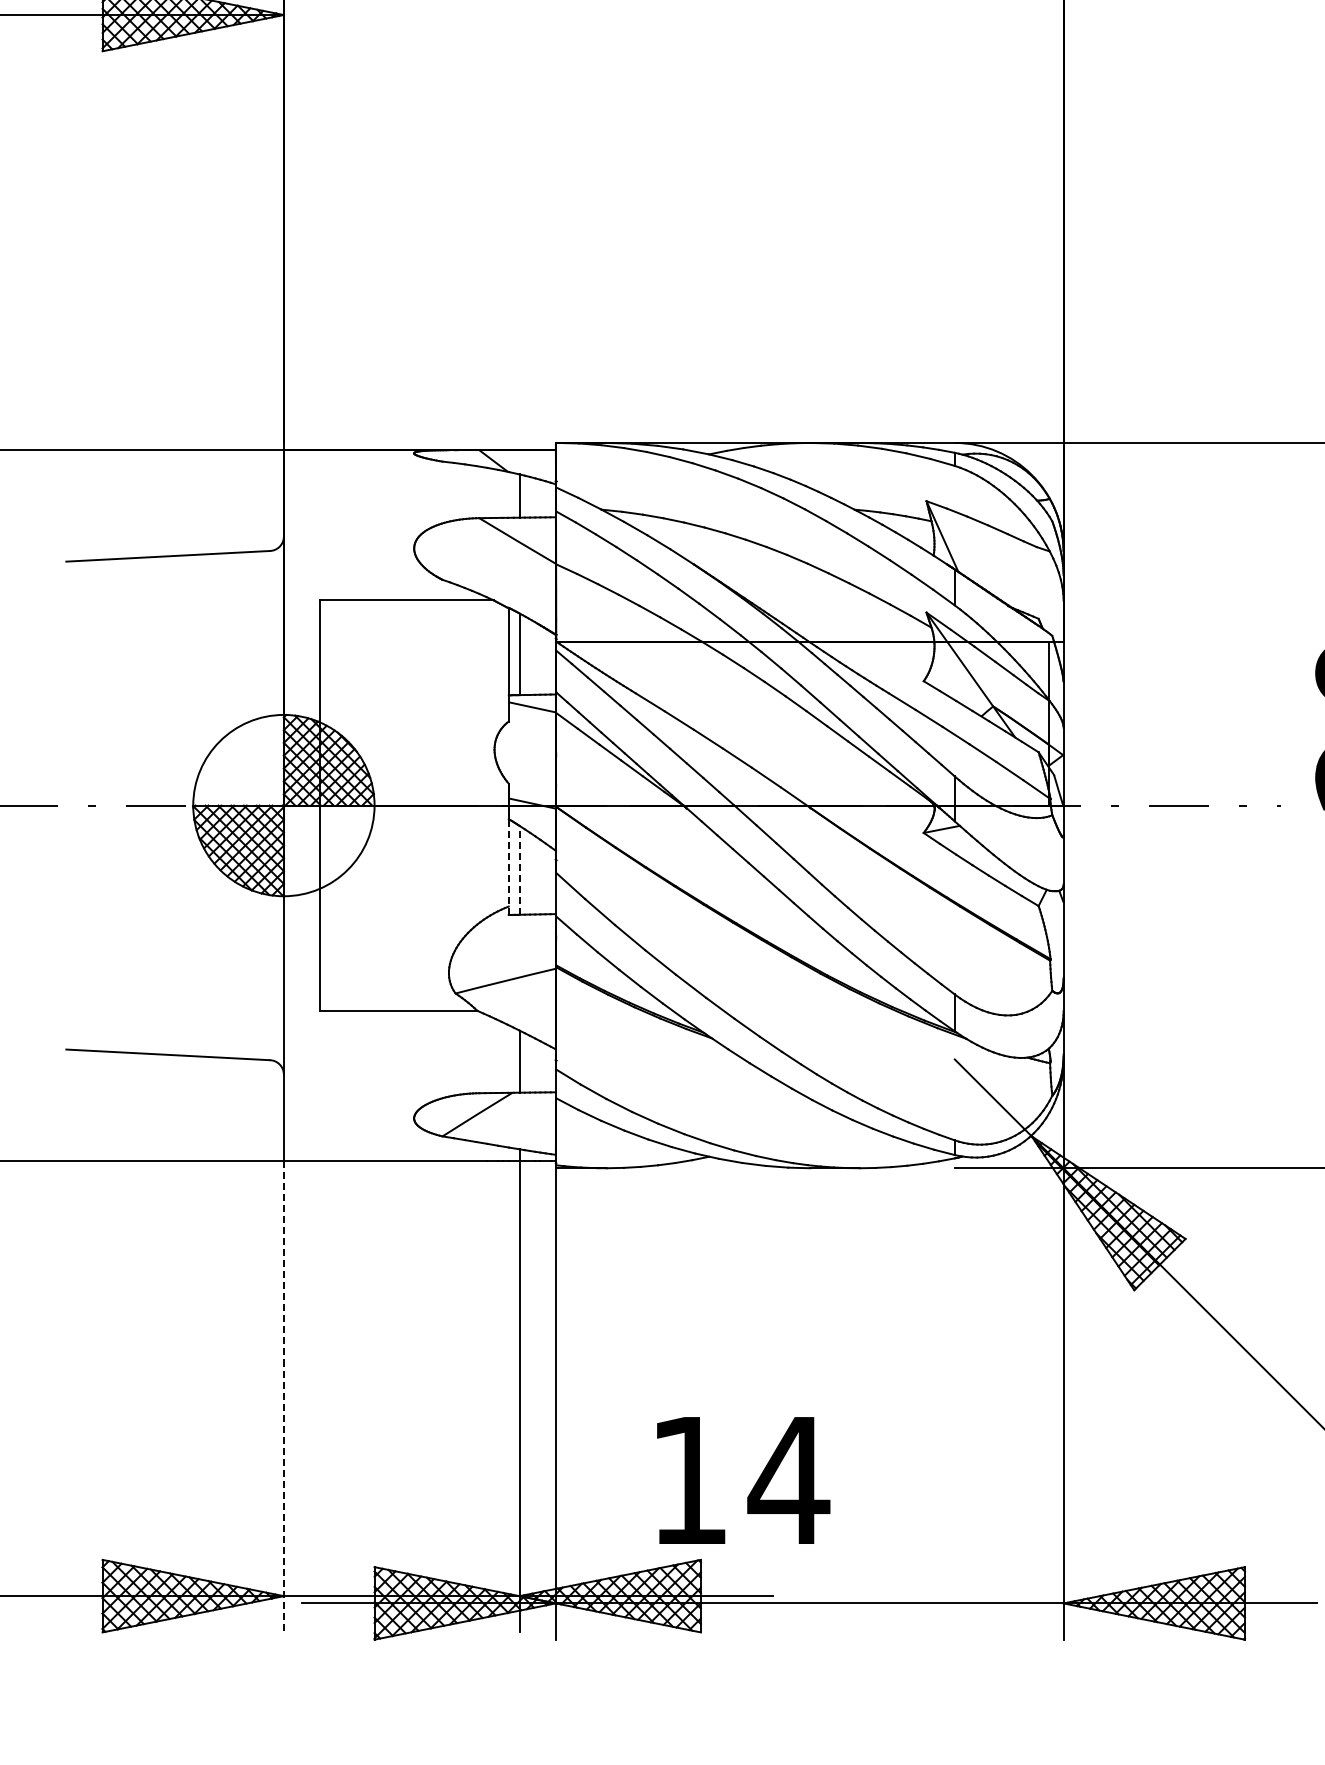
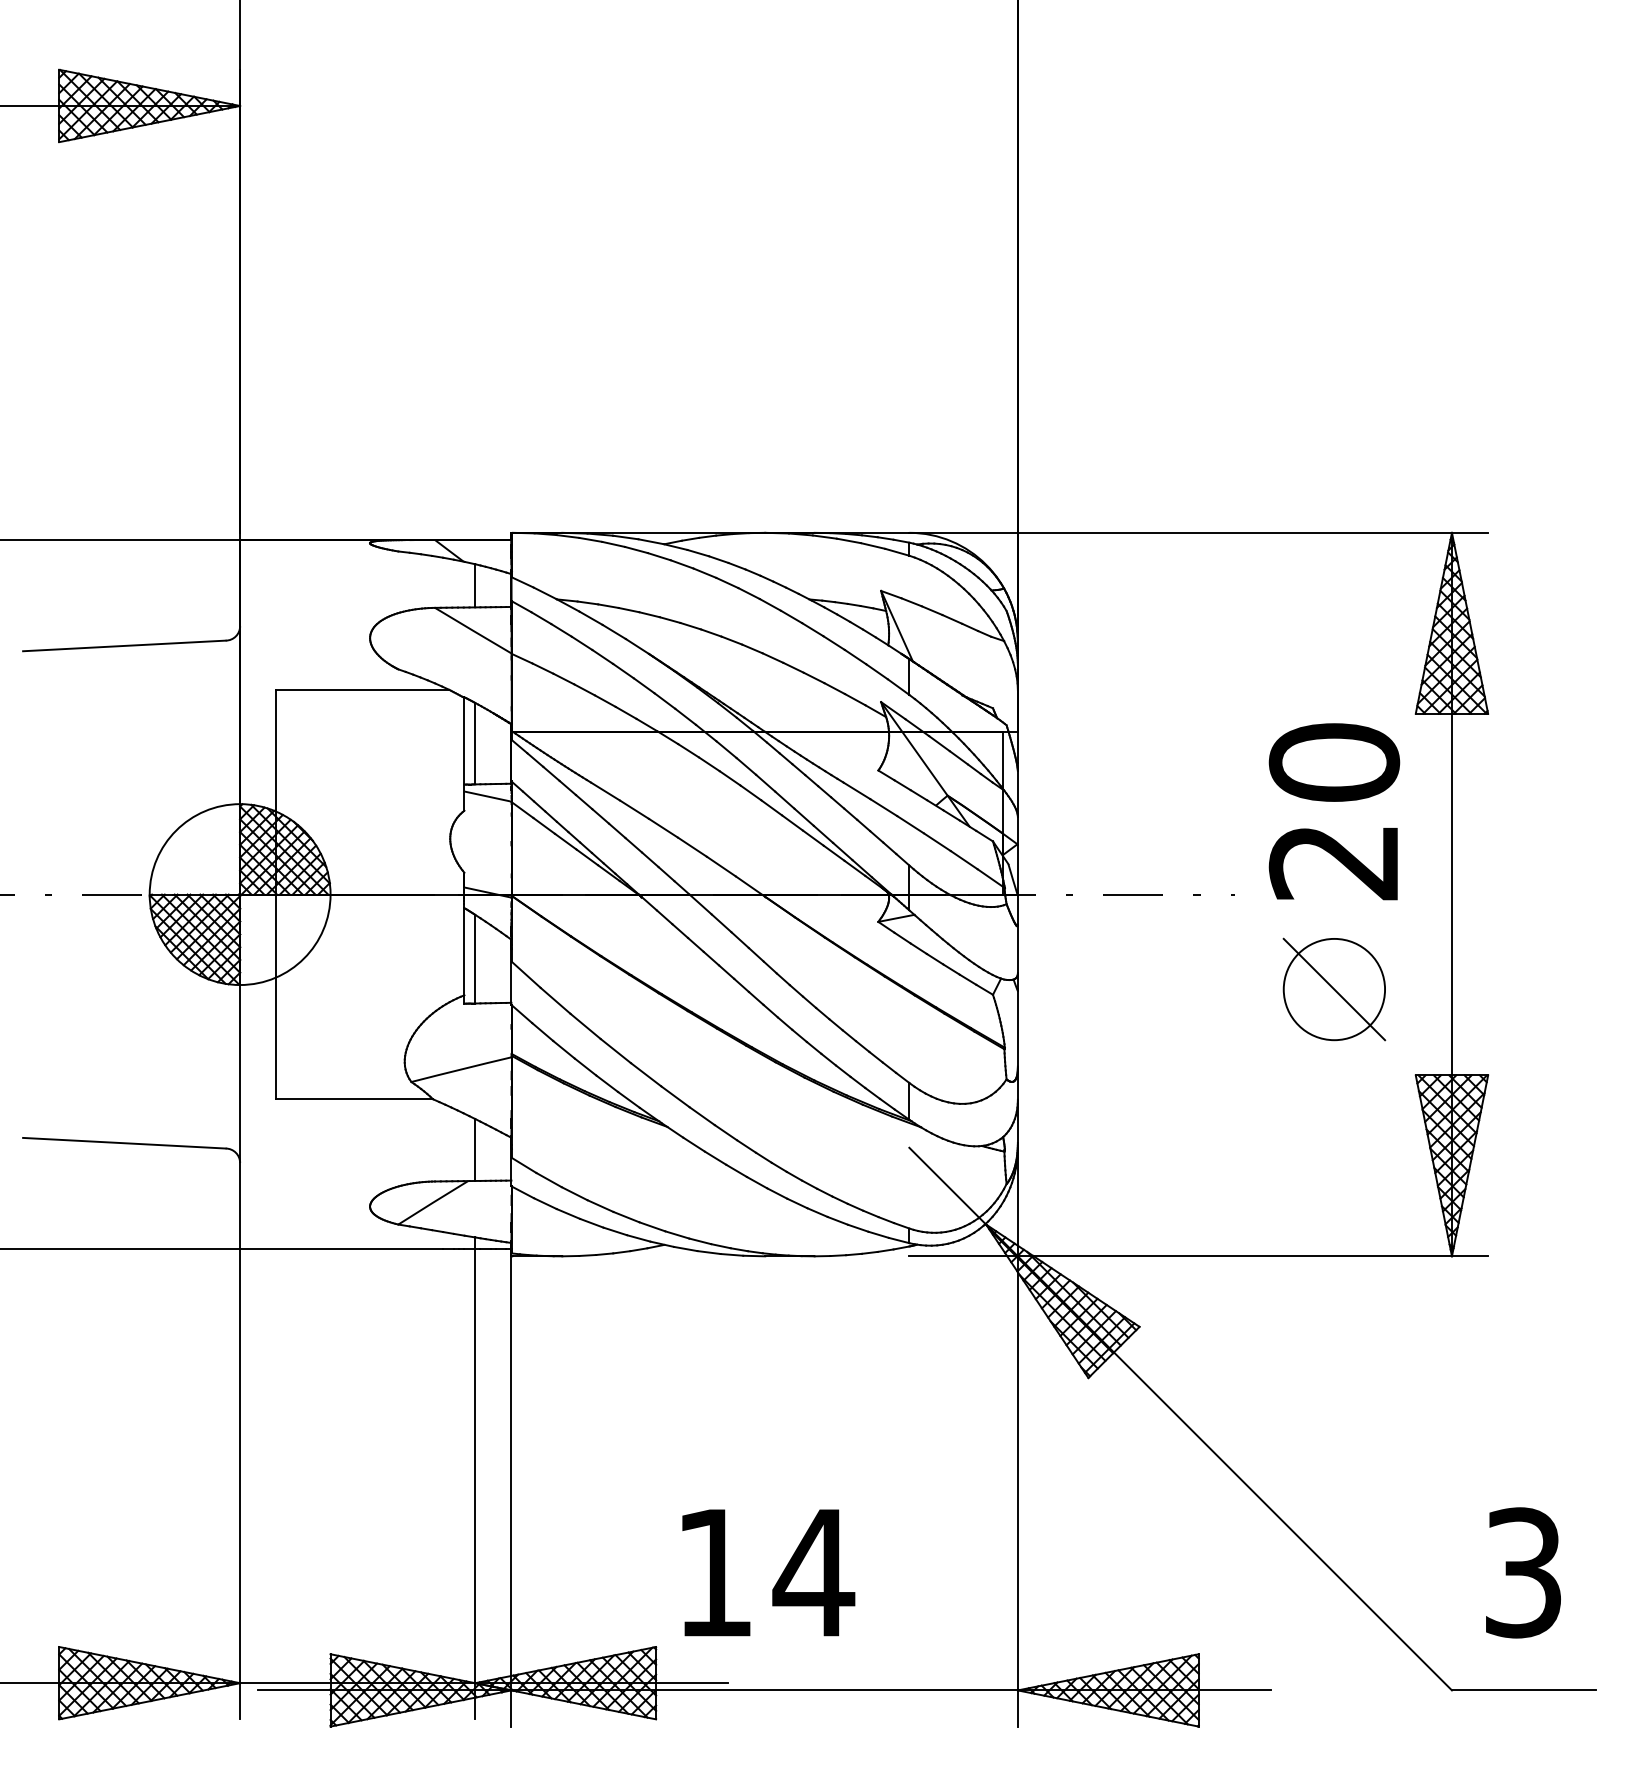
line: (508, 866) -> (464, 955), dashed -> solid
line: (519, 869) -> (475, 958), dashed -> solid
line: (284, 1396) -> (240, 1484), dashed -> solid
text: (743, 1480) -> (768, 1572), moved

